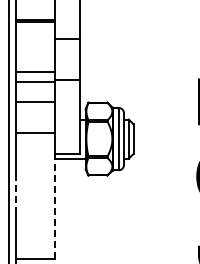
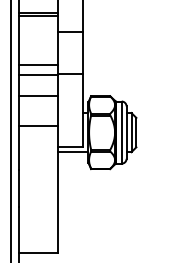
line: (16, 195) -> (19, 188), dashed -> solid
line: (55, 206) -> (58, 199), dashed -> solid

